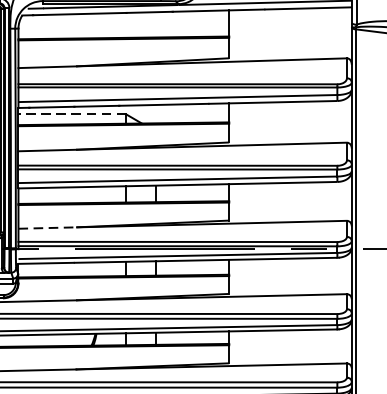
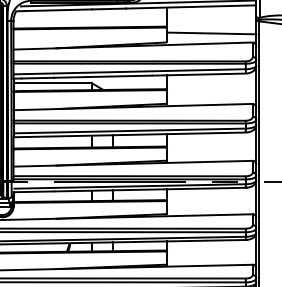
line: (290, 45) -> (211, 33), added
line: (71, 114) -> (52, 83), dashed -> solid
line: (48, 228) -> (35, 166), dashed -> solid

